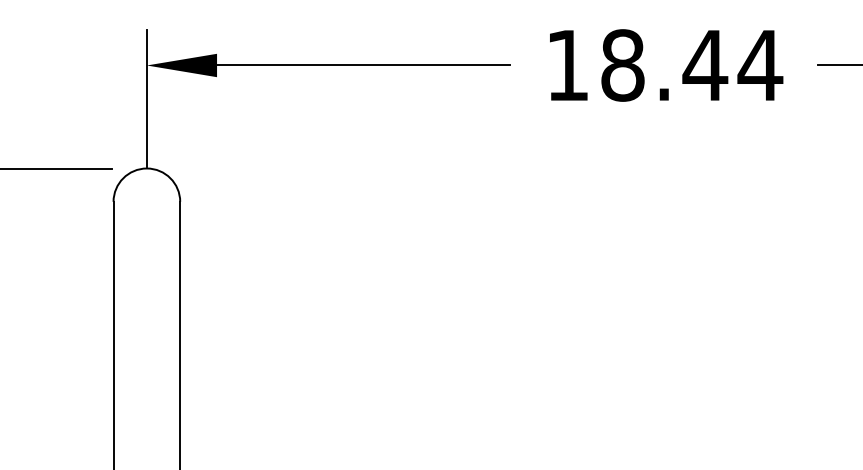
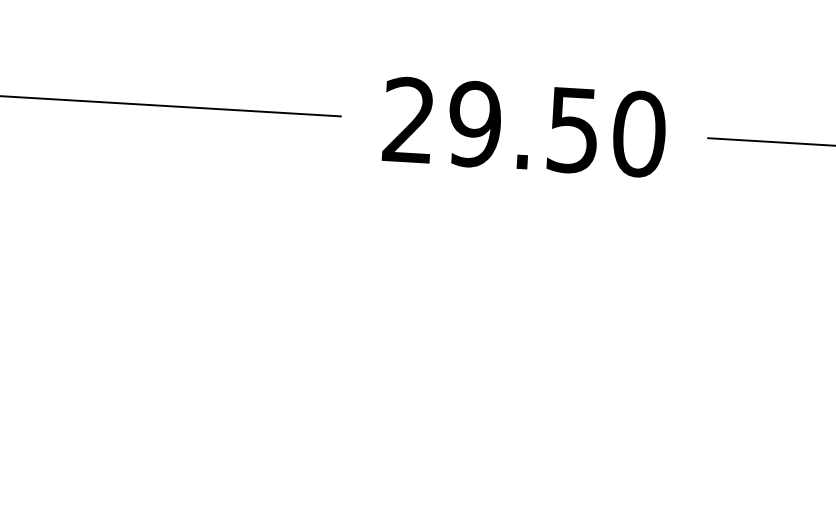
text: (664, 65) -> (524, 127), 18.44 -> 29.50

